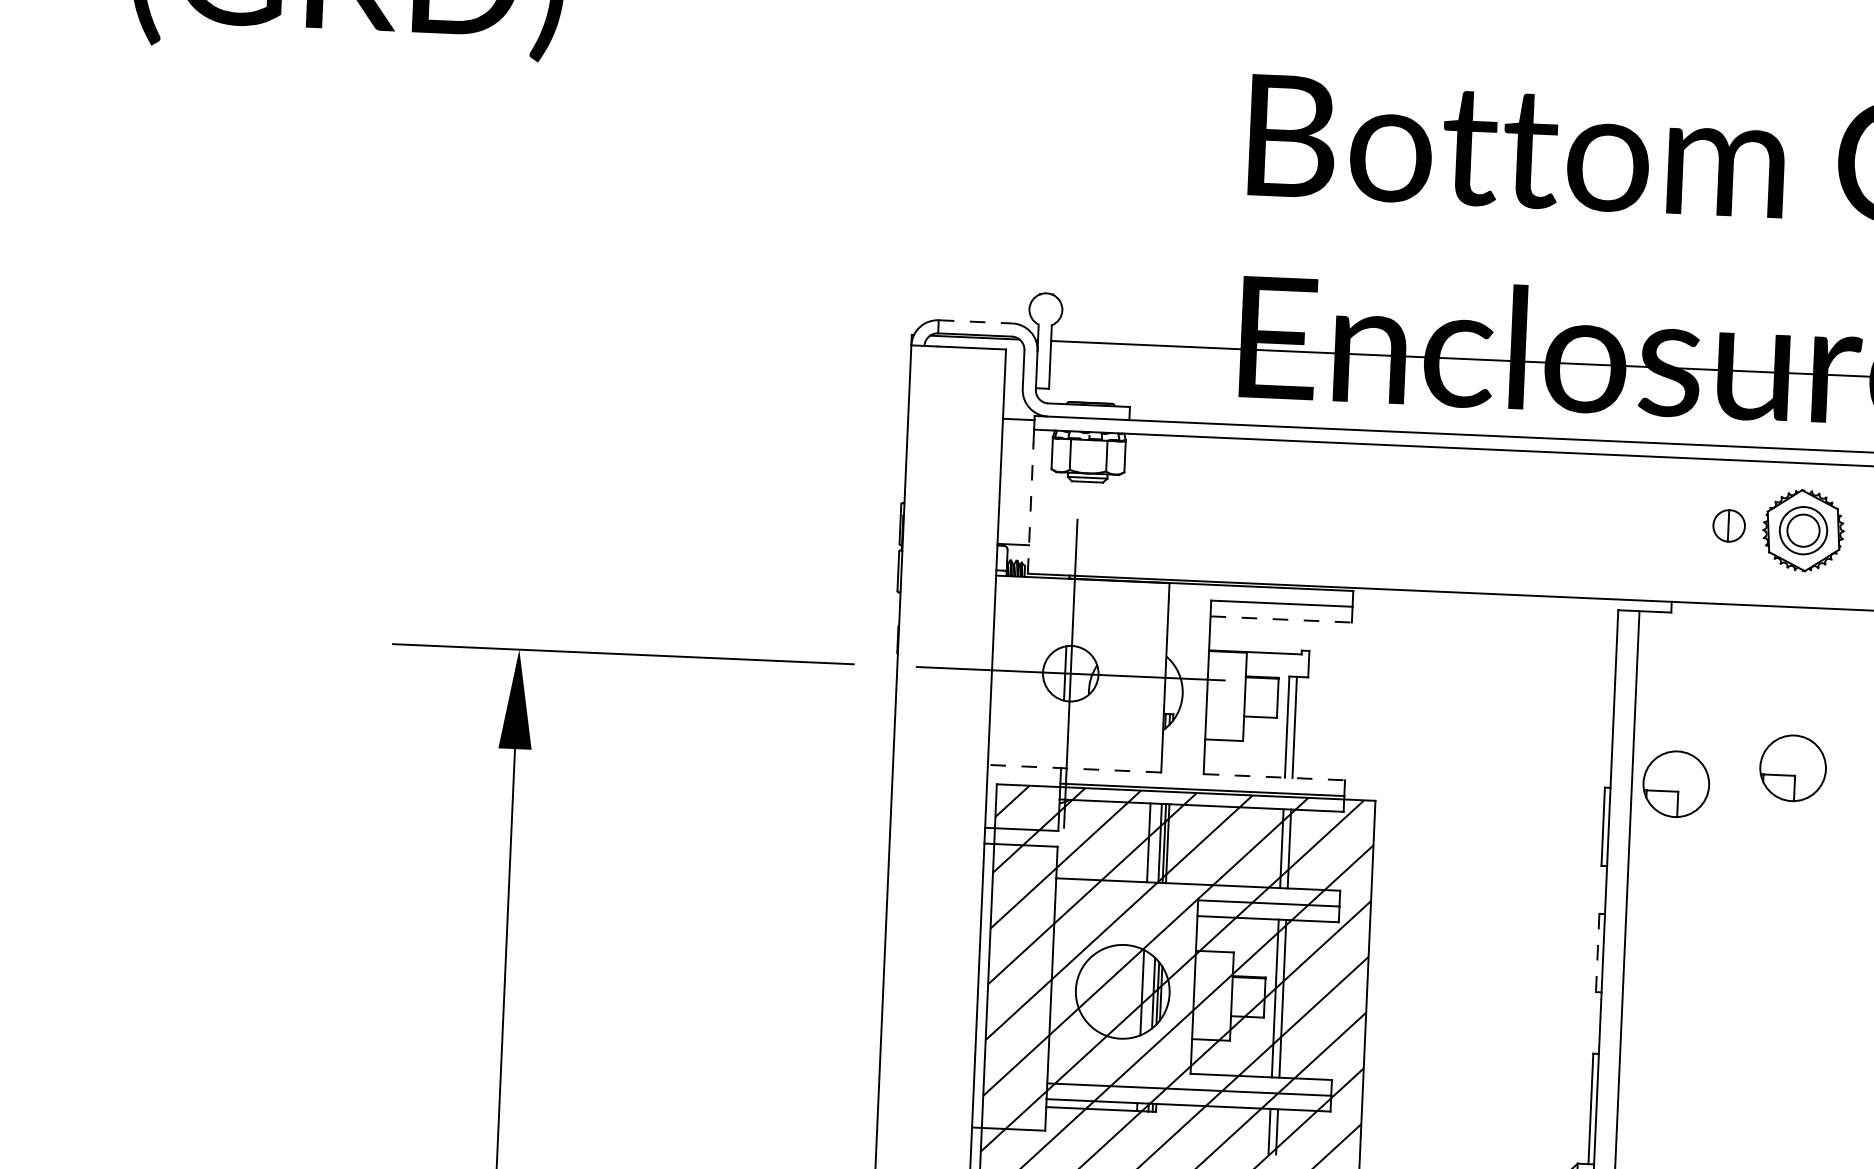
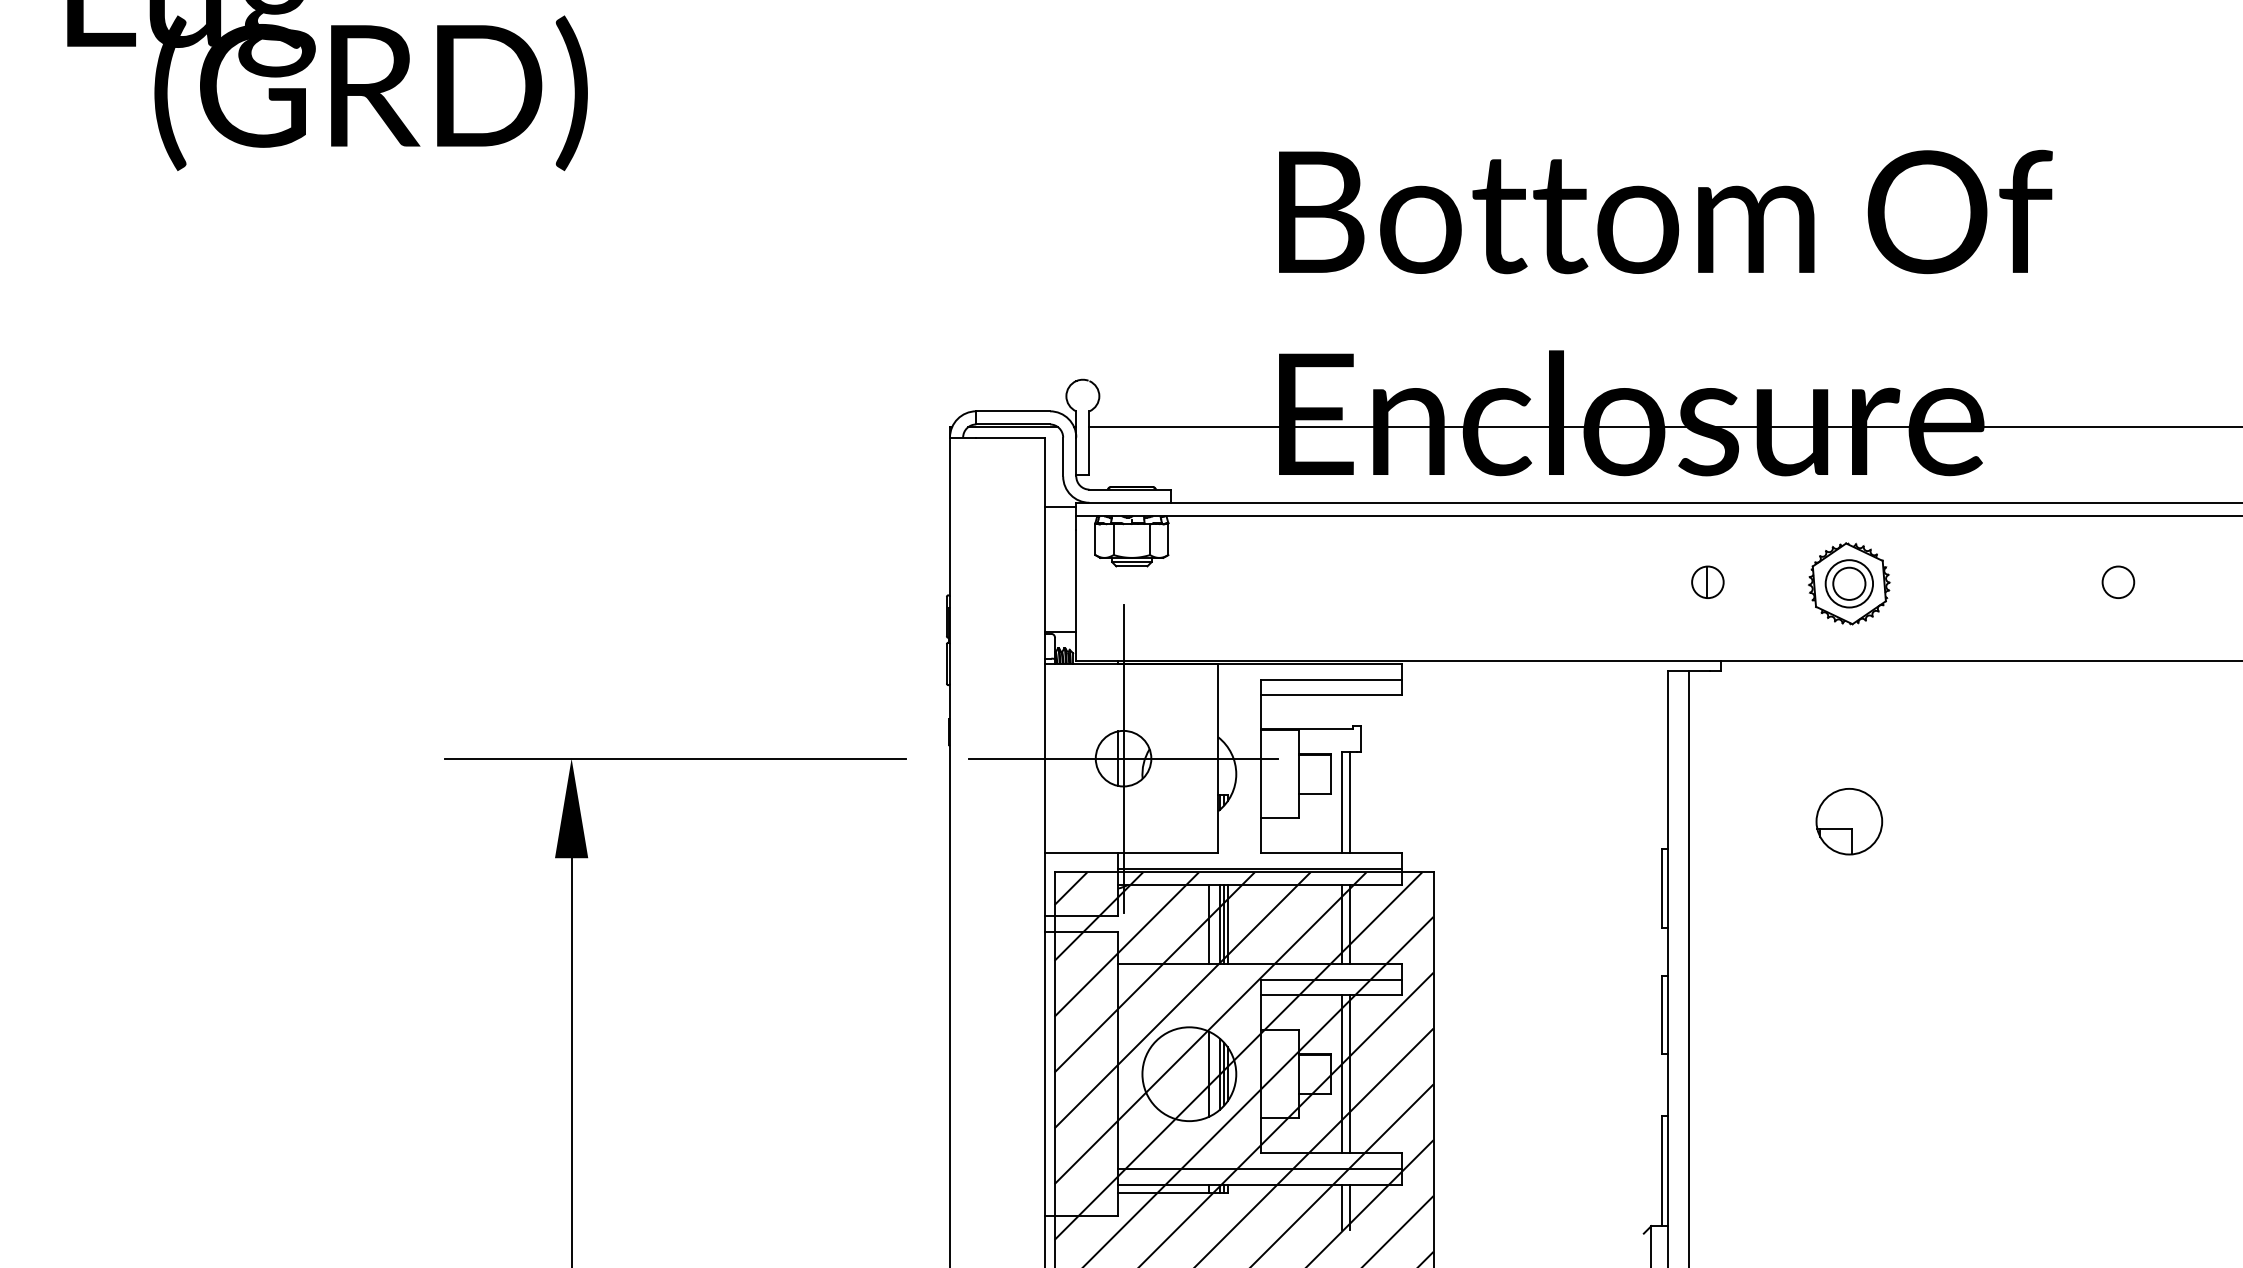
line: (975, 322) -> (1013, 411), dashed -> solid
line: (1030, 507) -> (1076, 594), dashed -> solid
part: (1728, 525) -> (1707, 581), moved
line: (1281, 619) -> (1331, 695), dashed -> solid
line: (1074, 768) -> (1131, 853), dashed -> solid
line: (1274, 777) -> (1331, 853), dashed -> solid
part: (1676, 784) -> (1733, 842), removed
line: (1597, 953) -> (1662, 1015), dashed -> solid

